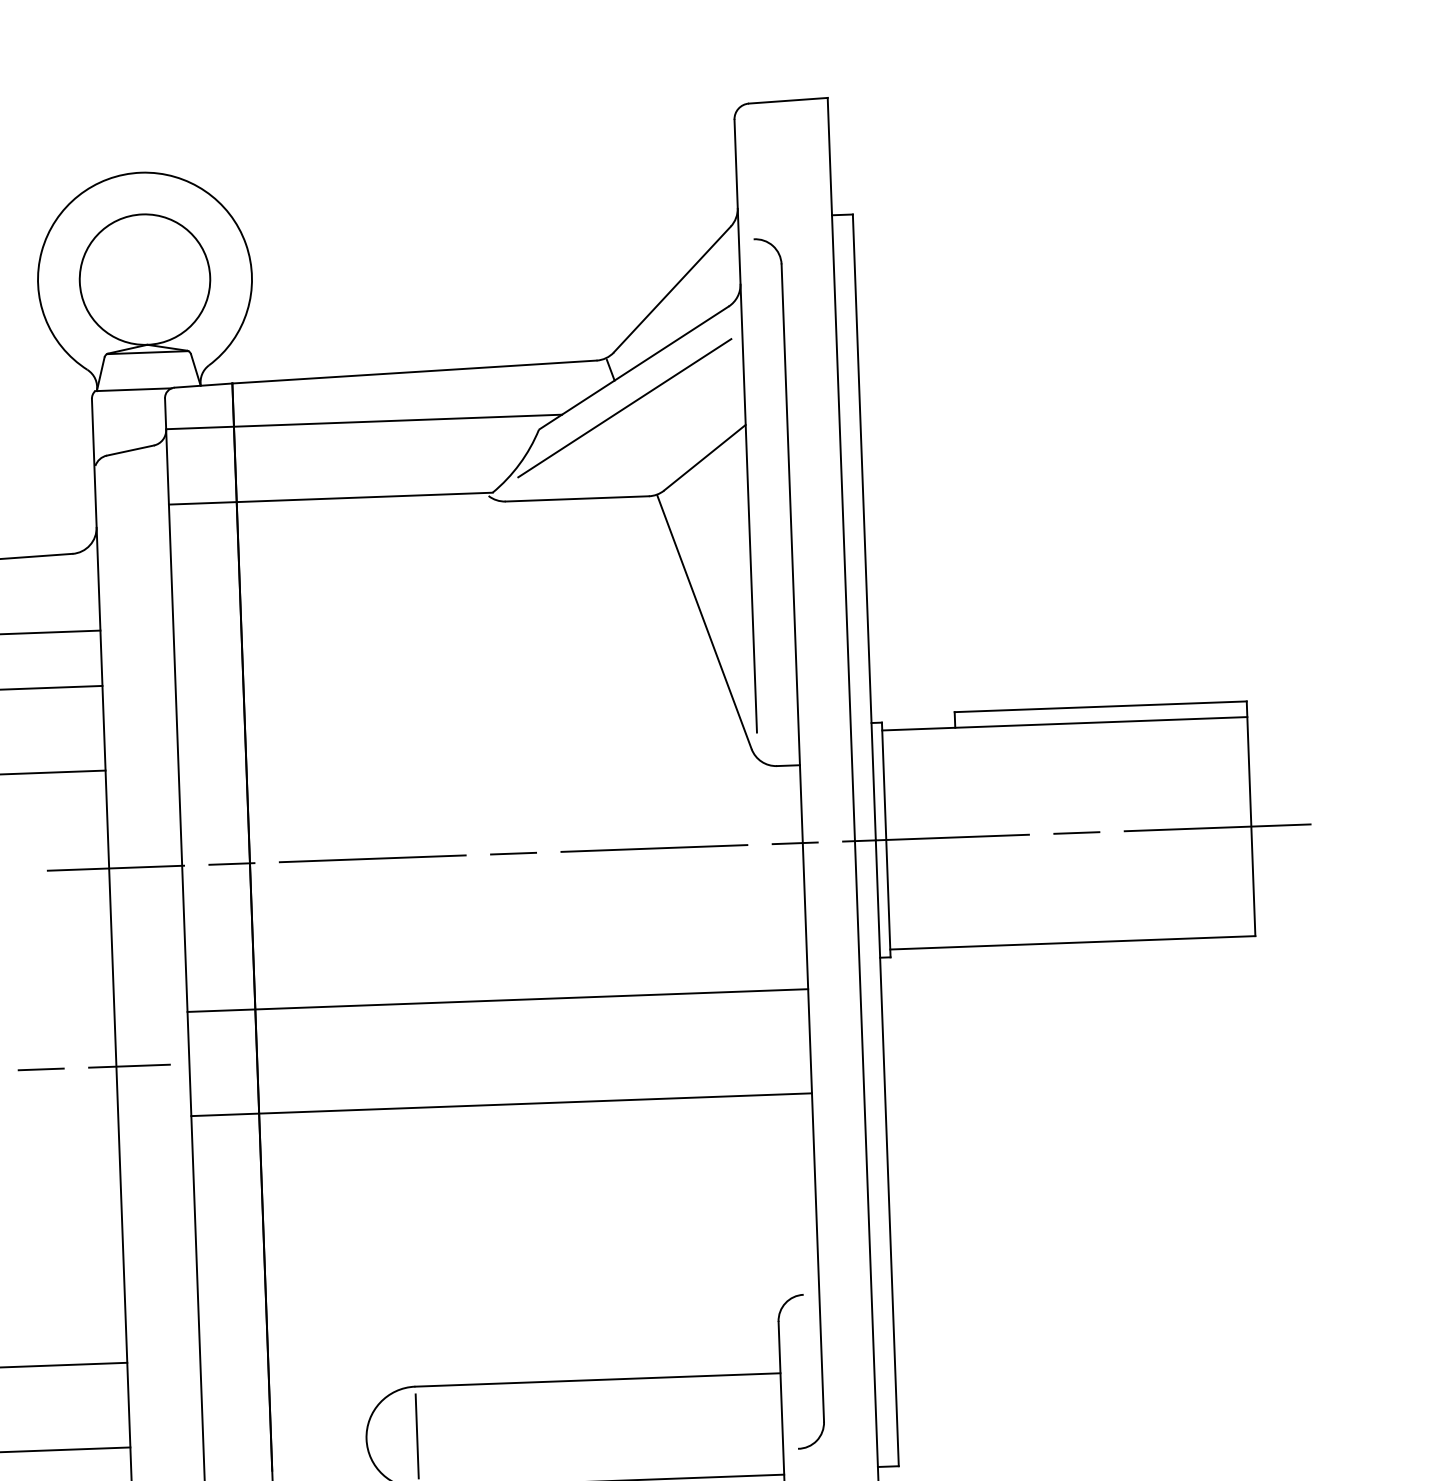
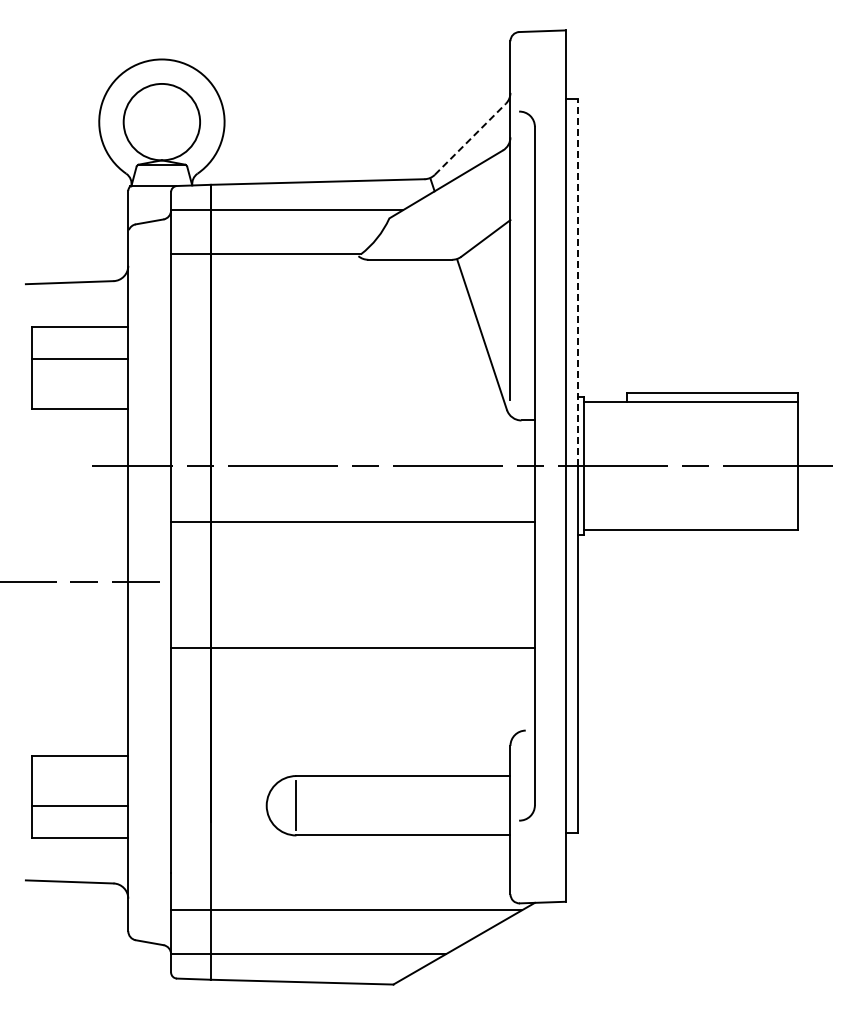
line: (672, 288) -> (470, 138), solid -> dashed
line: (623, 407) -> (439, 207), removed
line: (863, 527) -> (577, 282), solid -> dashed
line: (496, 1000) -> (352, 521), moved
line: (500, 1104) -> (352, 647), moved

